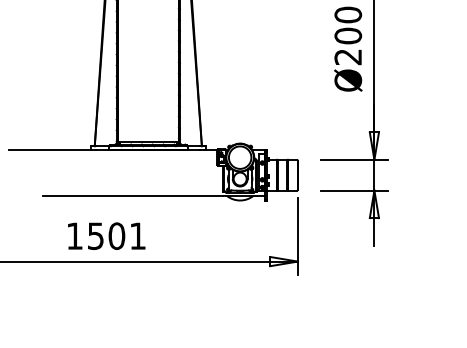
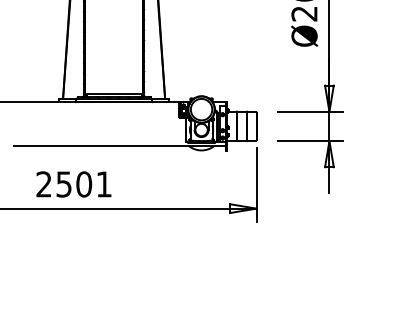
text: (74, 235) -> (43, 183), 1501 -> 2501

